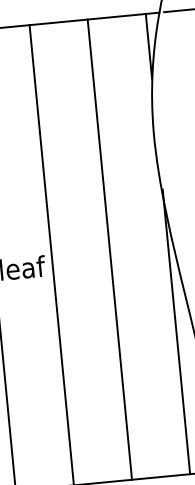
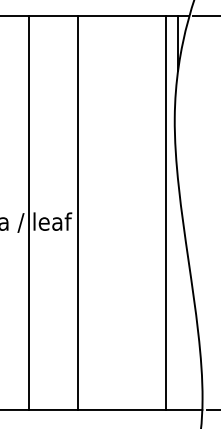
line: (110, 248) -> (166, 212), moved
line: (176, 330) -> (177, 287), removed

